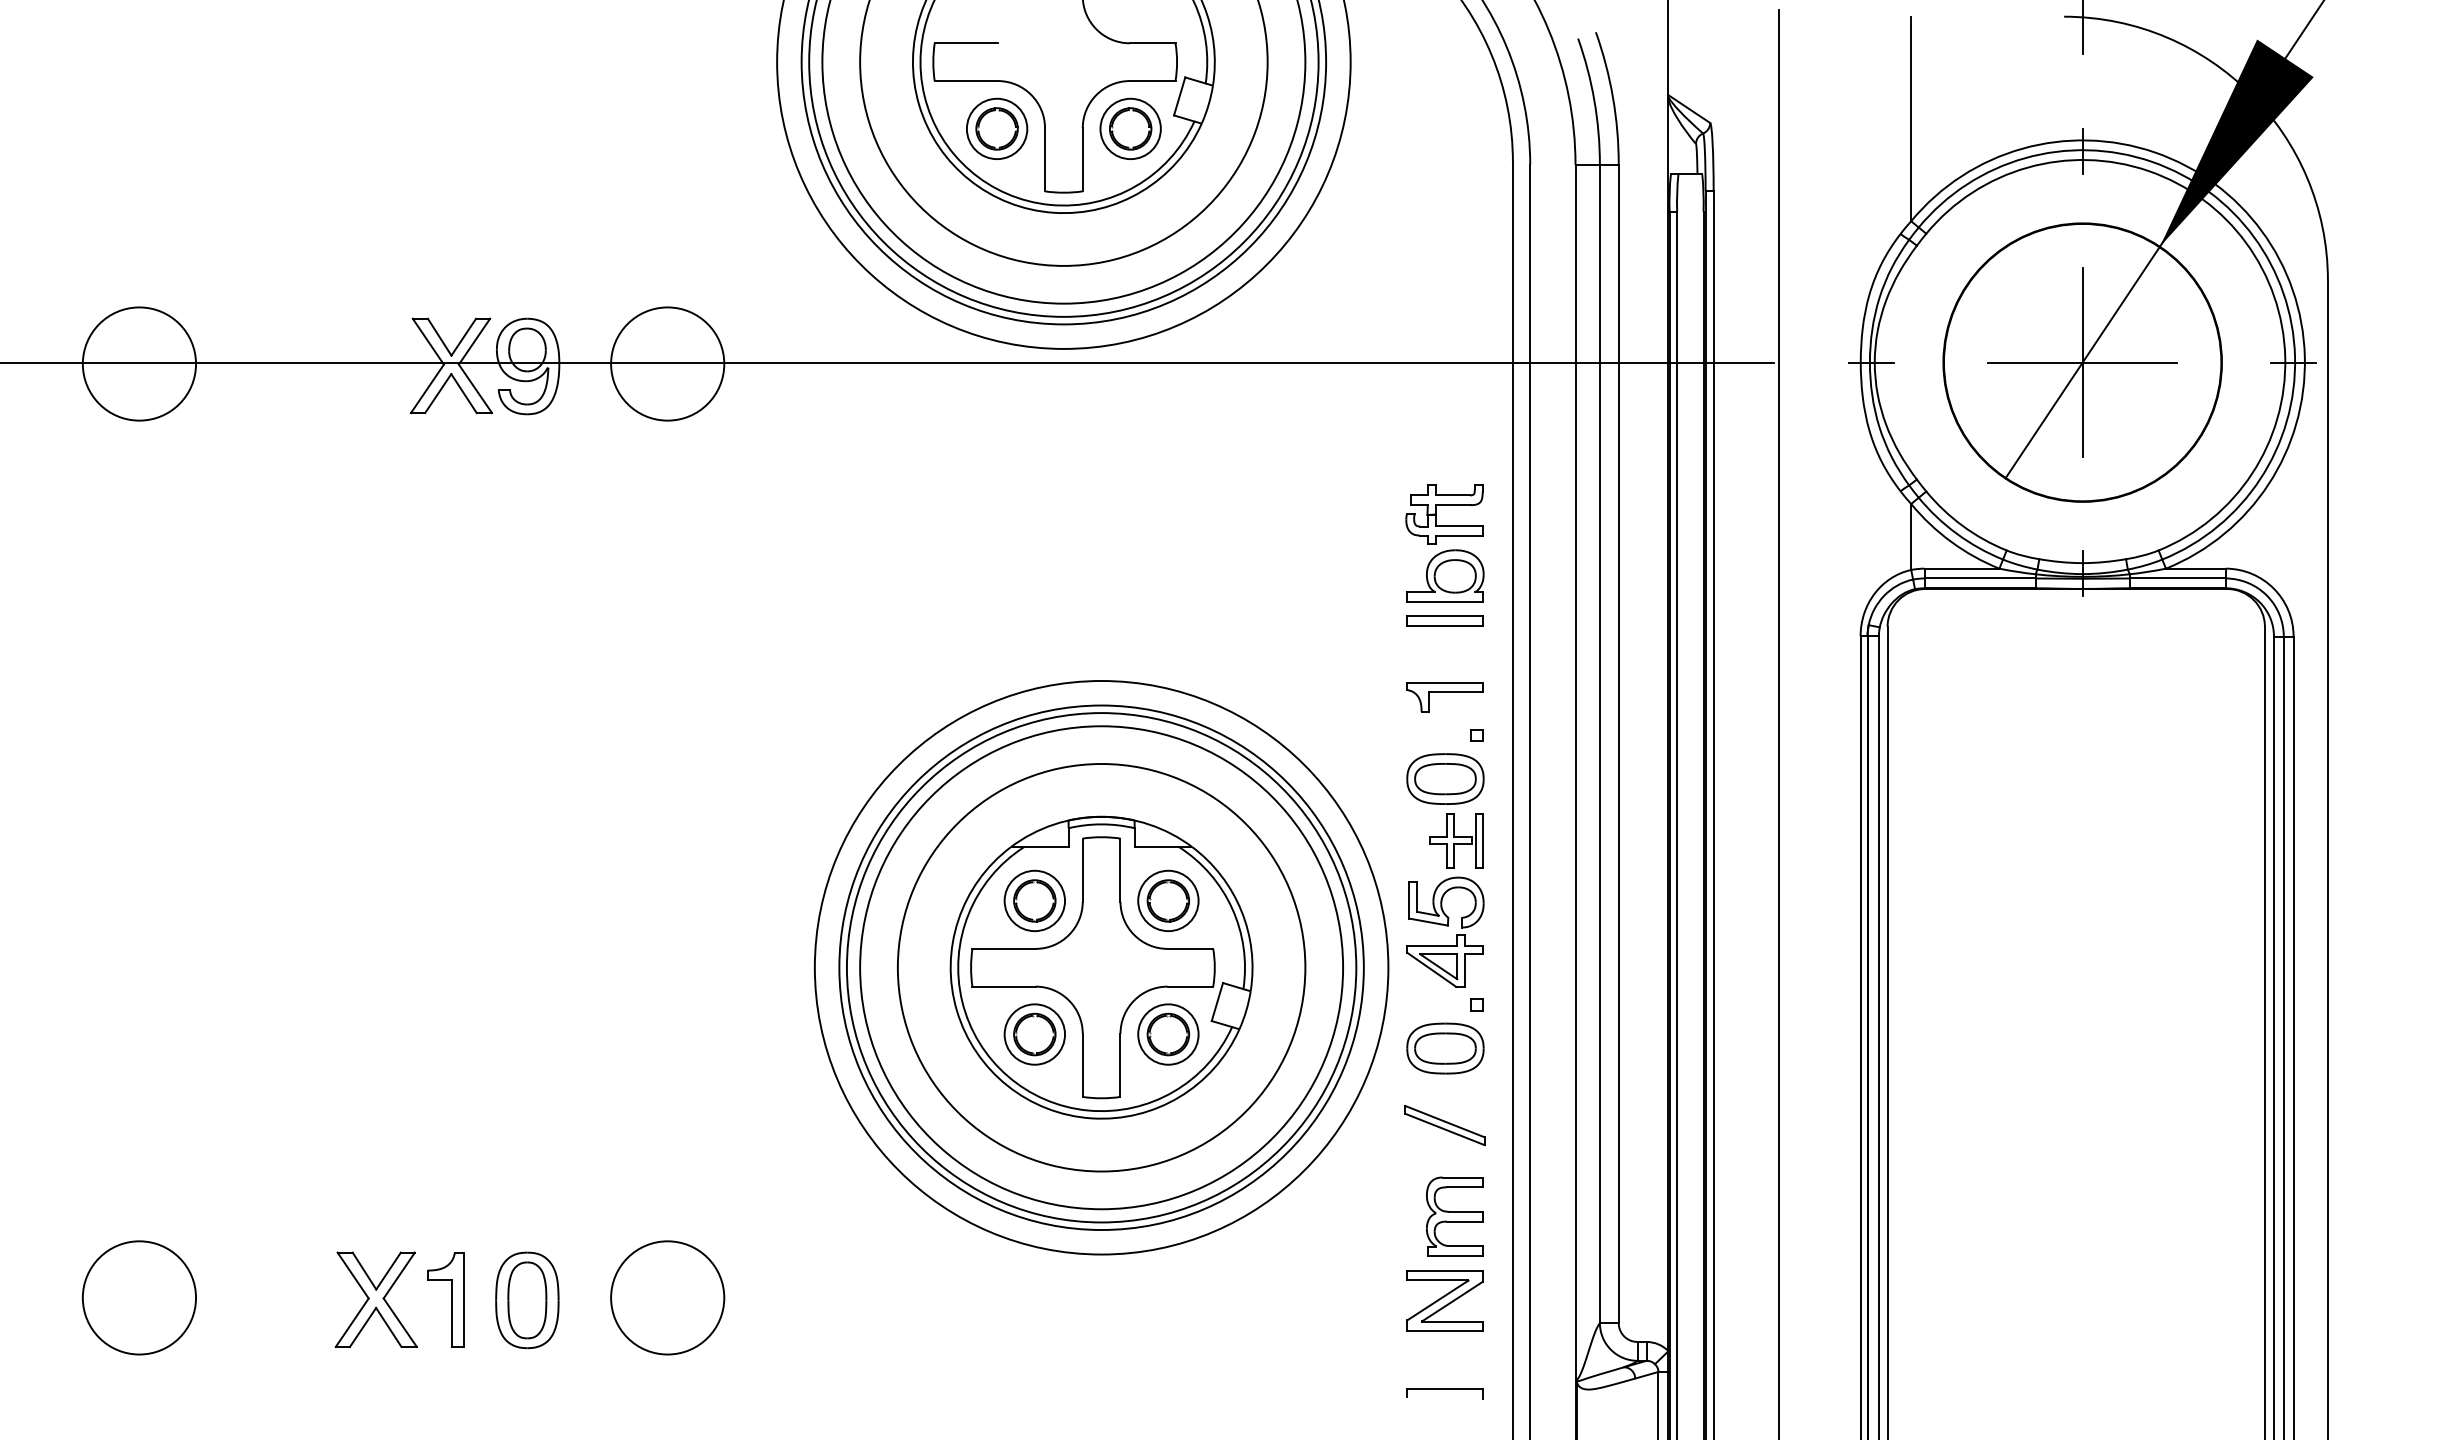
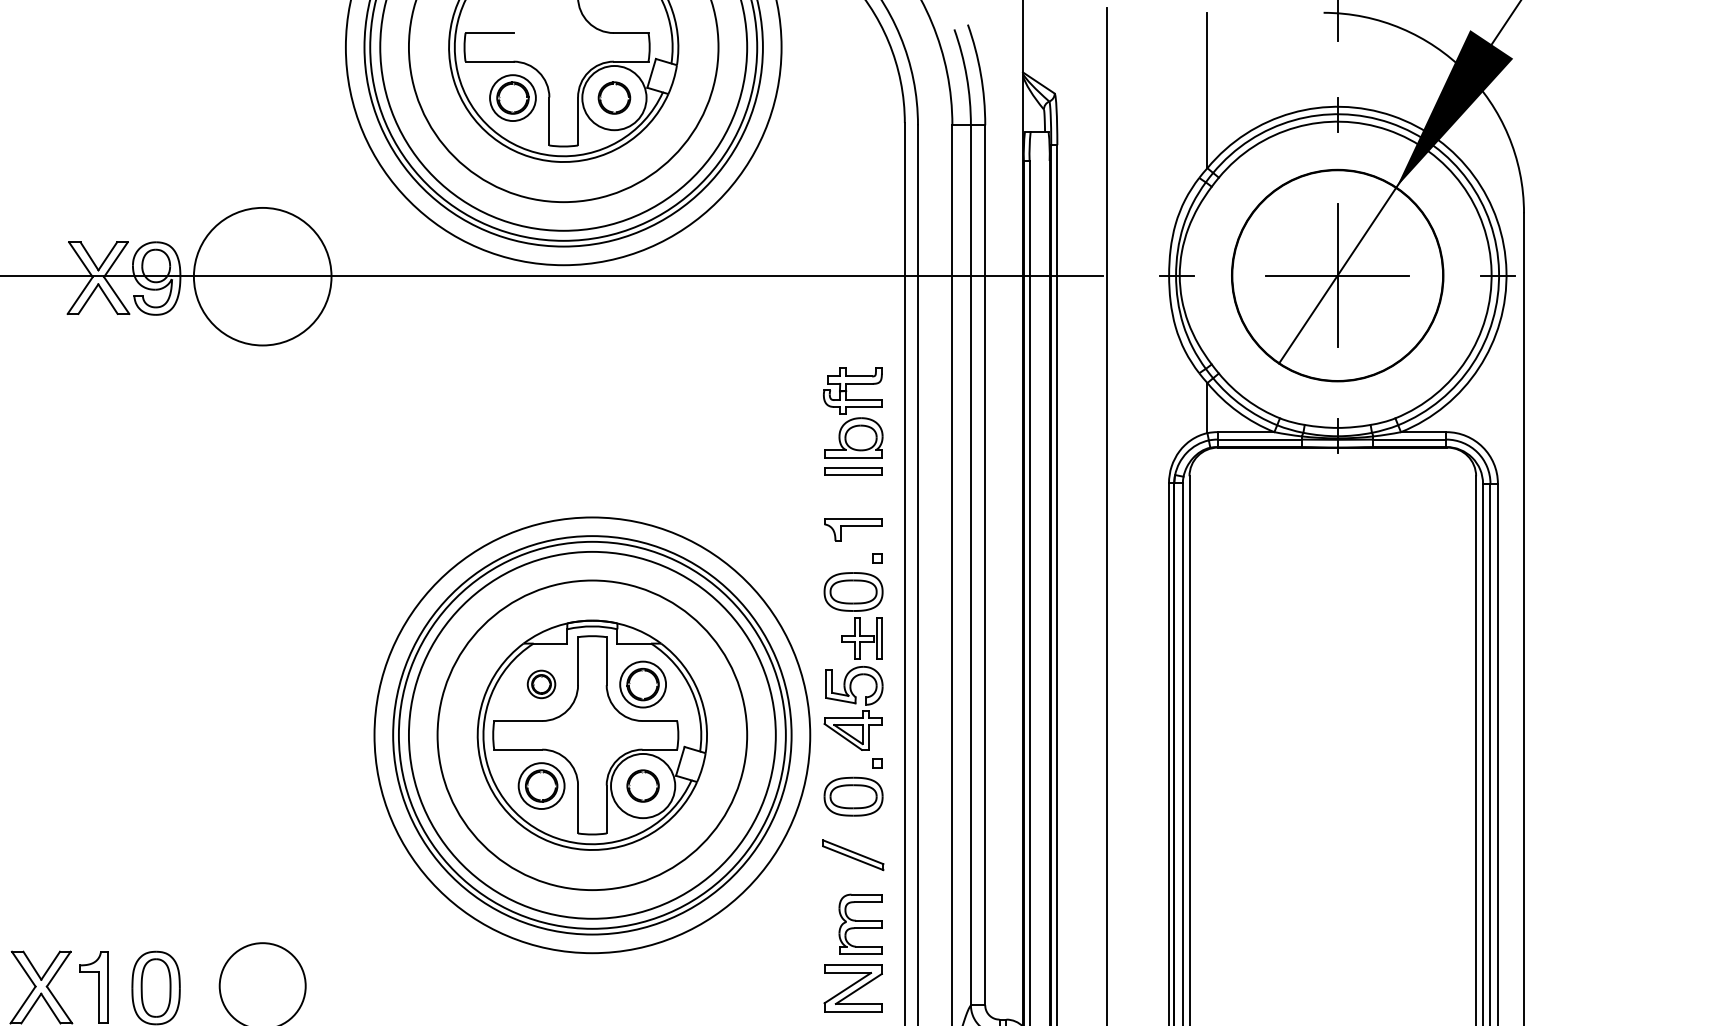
circle: (1130, 128) -> (614, 97), size x1.4
circle: (667, 363) -> (262, 276), size x1.6
part: (1034, 900) -> (541, 684), size x0.6
circle: (1168, 1034) -> (643, 786), size x1.4

